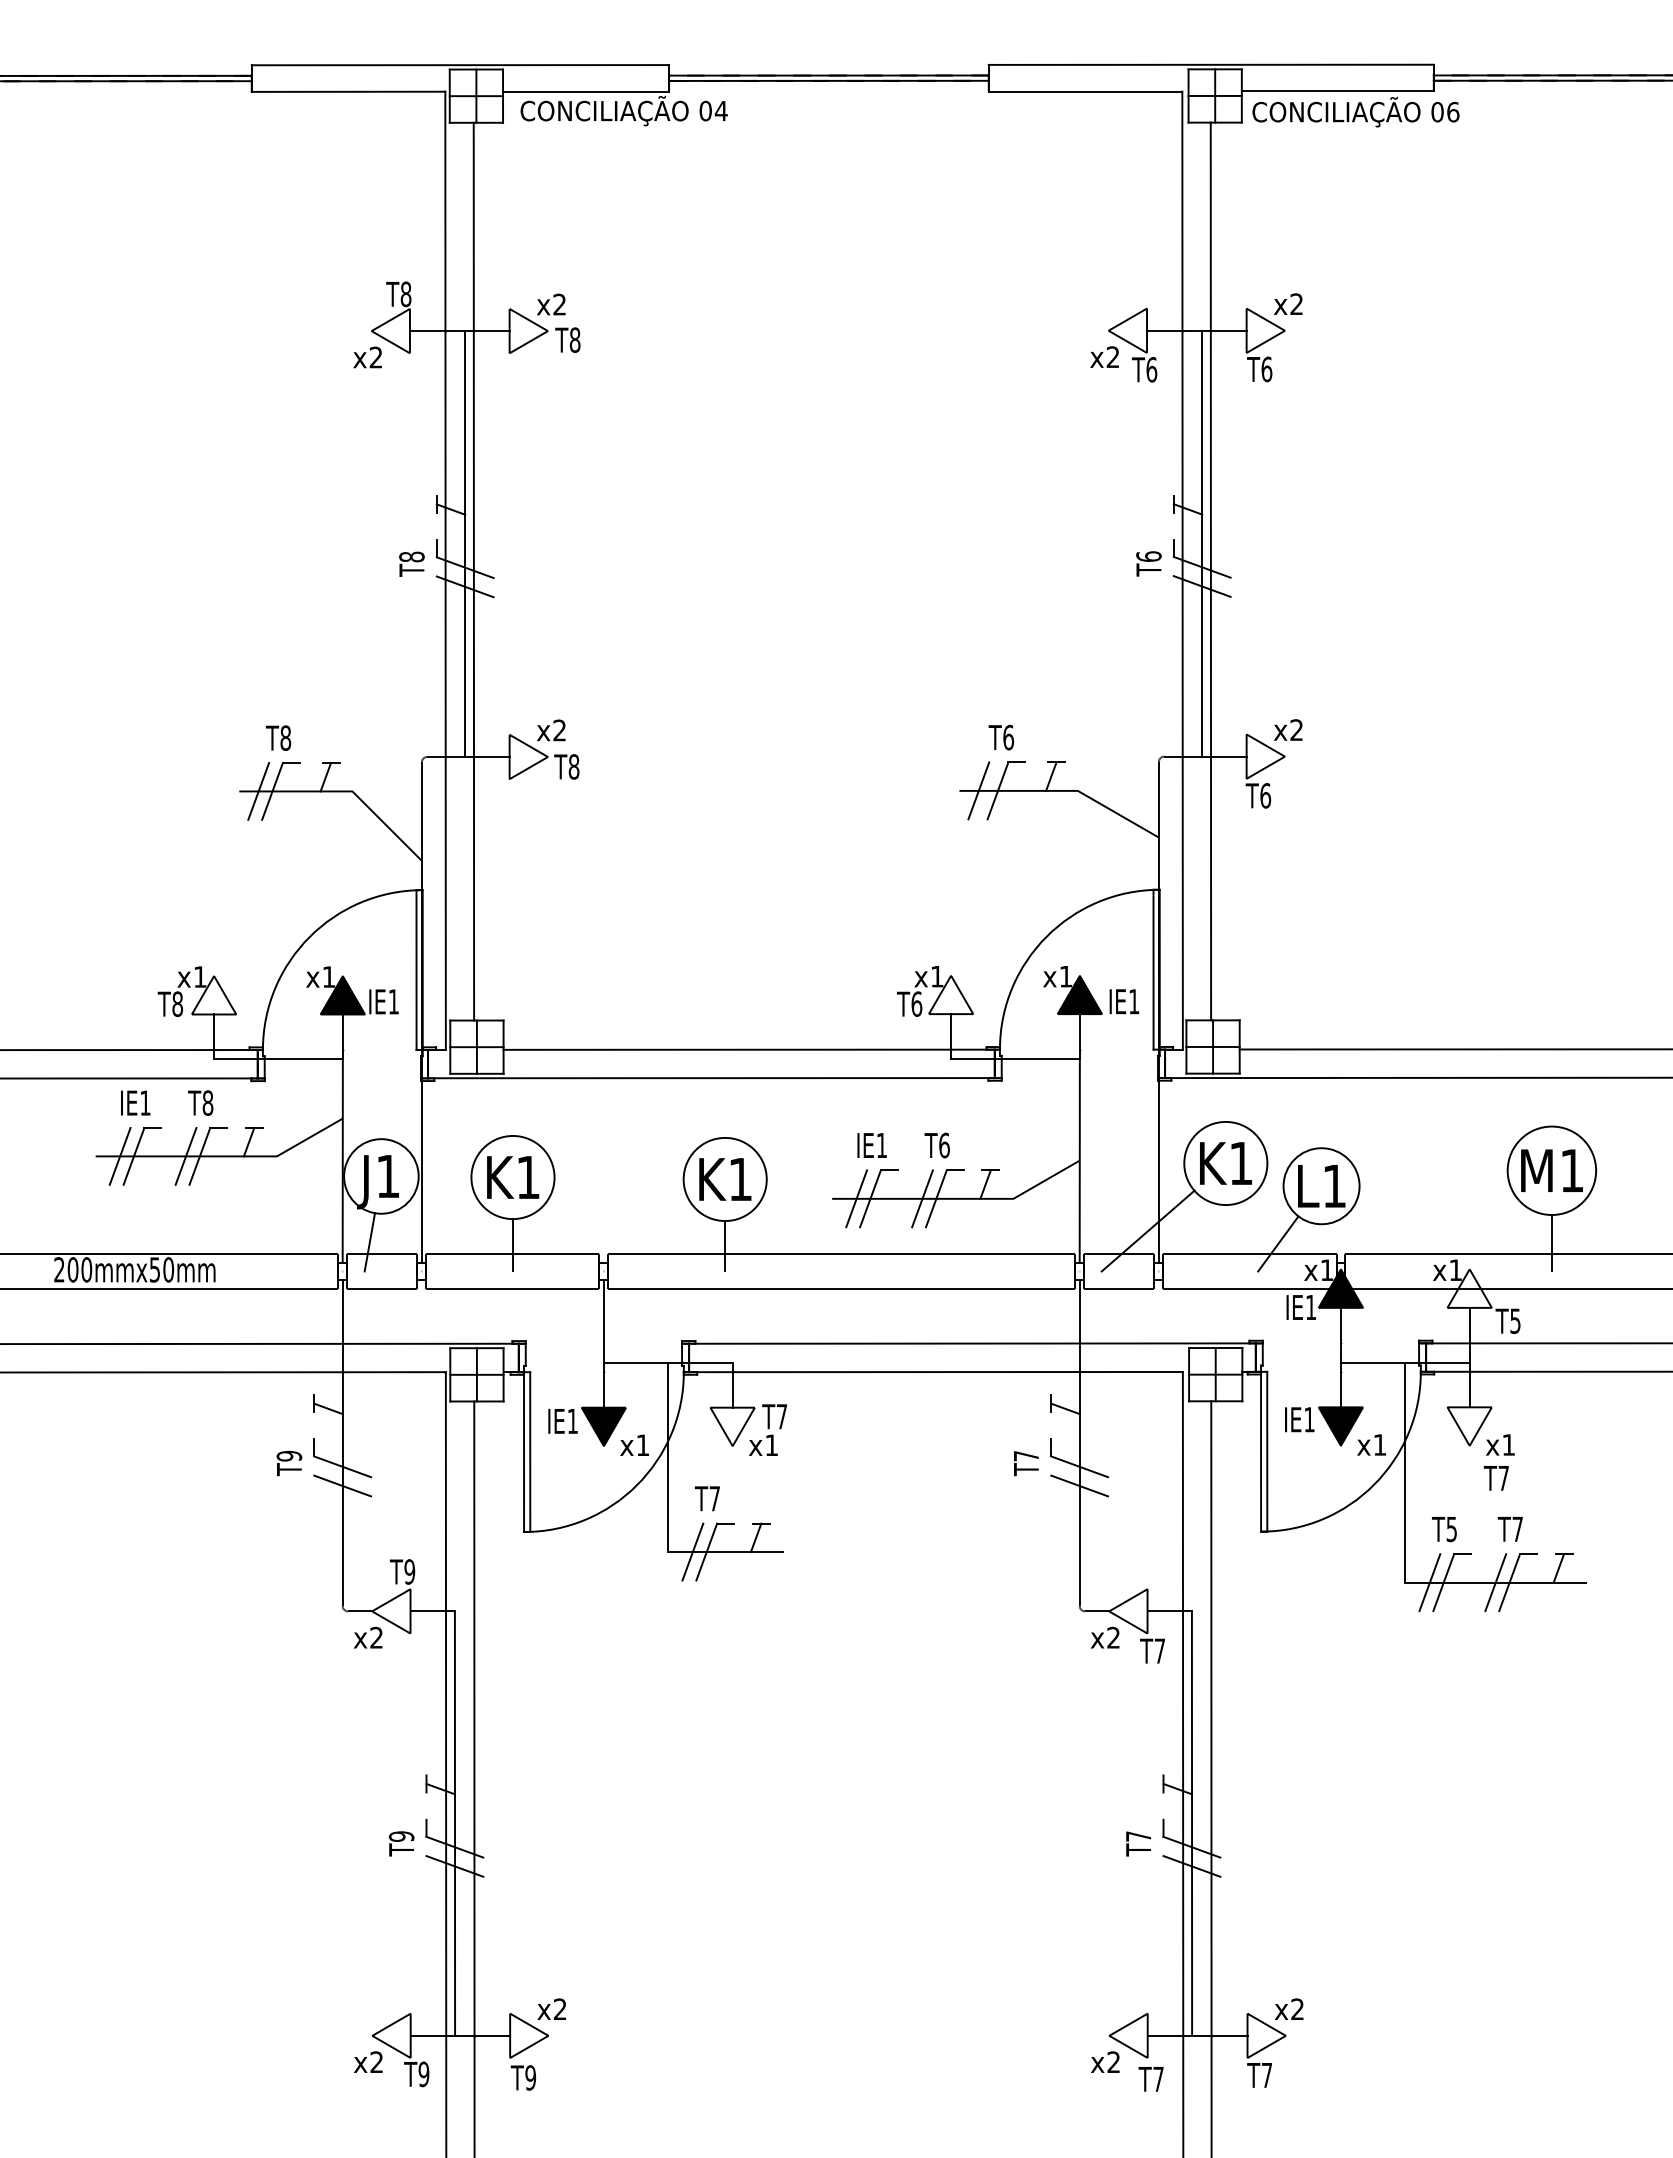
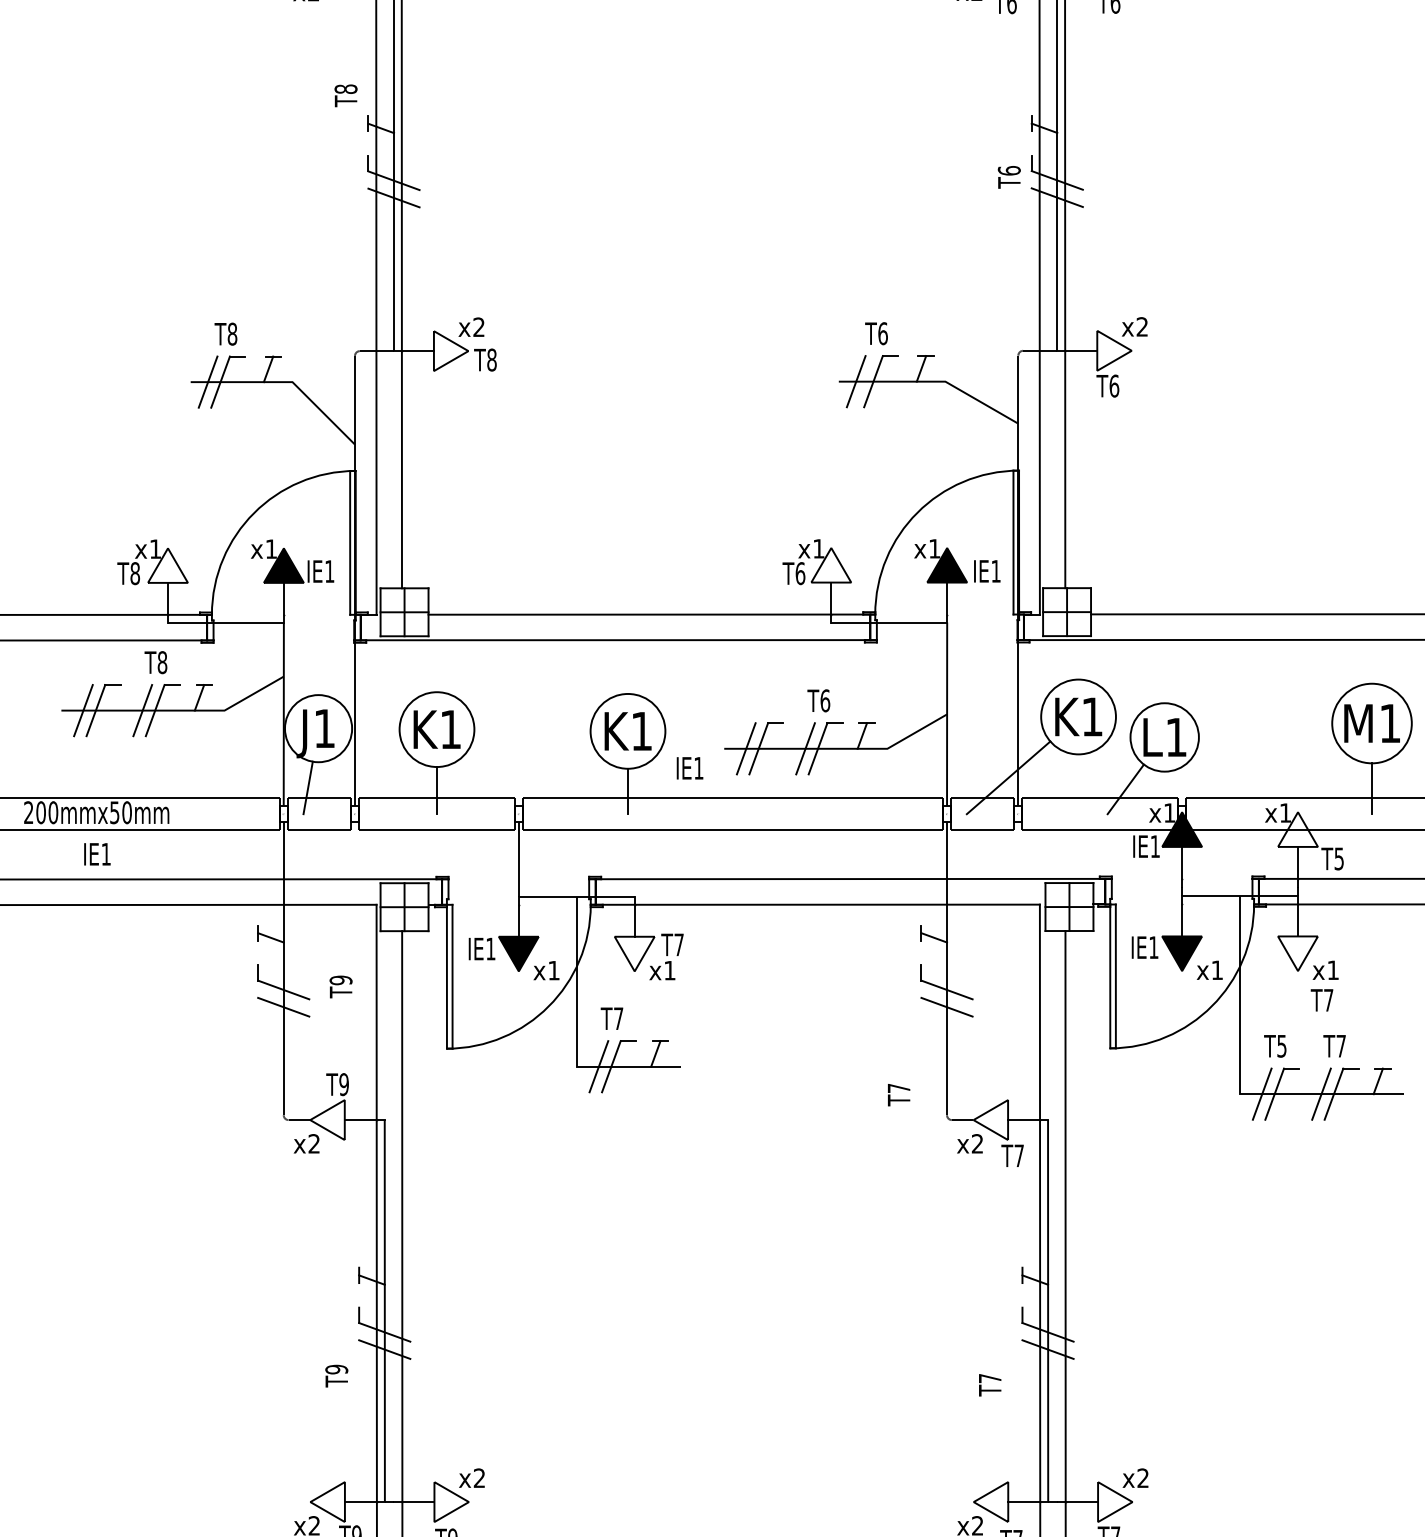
text: (411, 563) -> (345, 95), moved
text: (135, 1102) -> (97, 853), moved
text: (871, 1145) -> (689, 768), moved
text: (289, 1463) -> (341, 986), moved
text: (1026, 1463) -> (899, 1094), moved
text: (401, 1843) -> (336, 1375), moved
text: (1138, 1843) -> (990, 1384), moved

